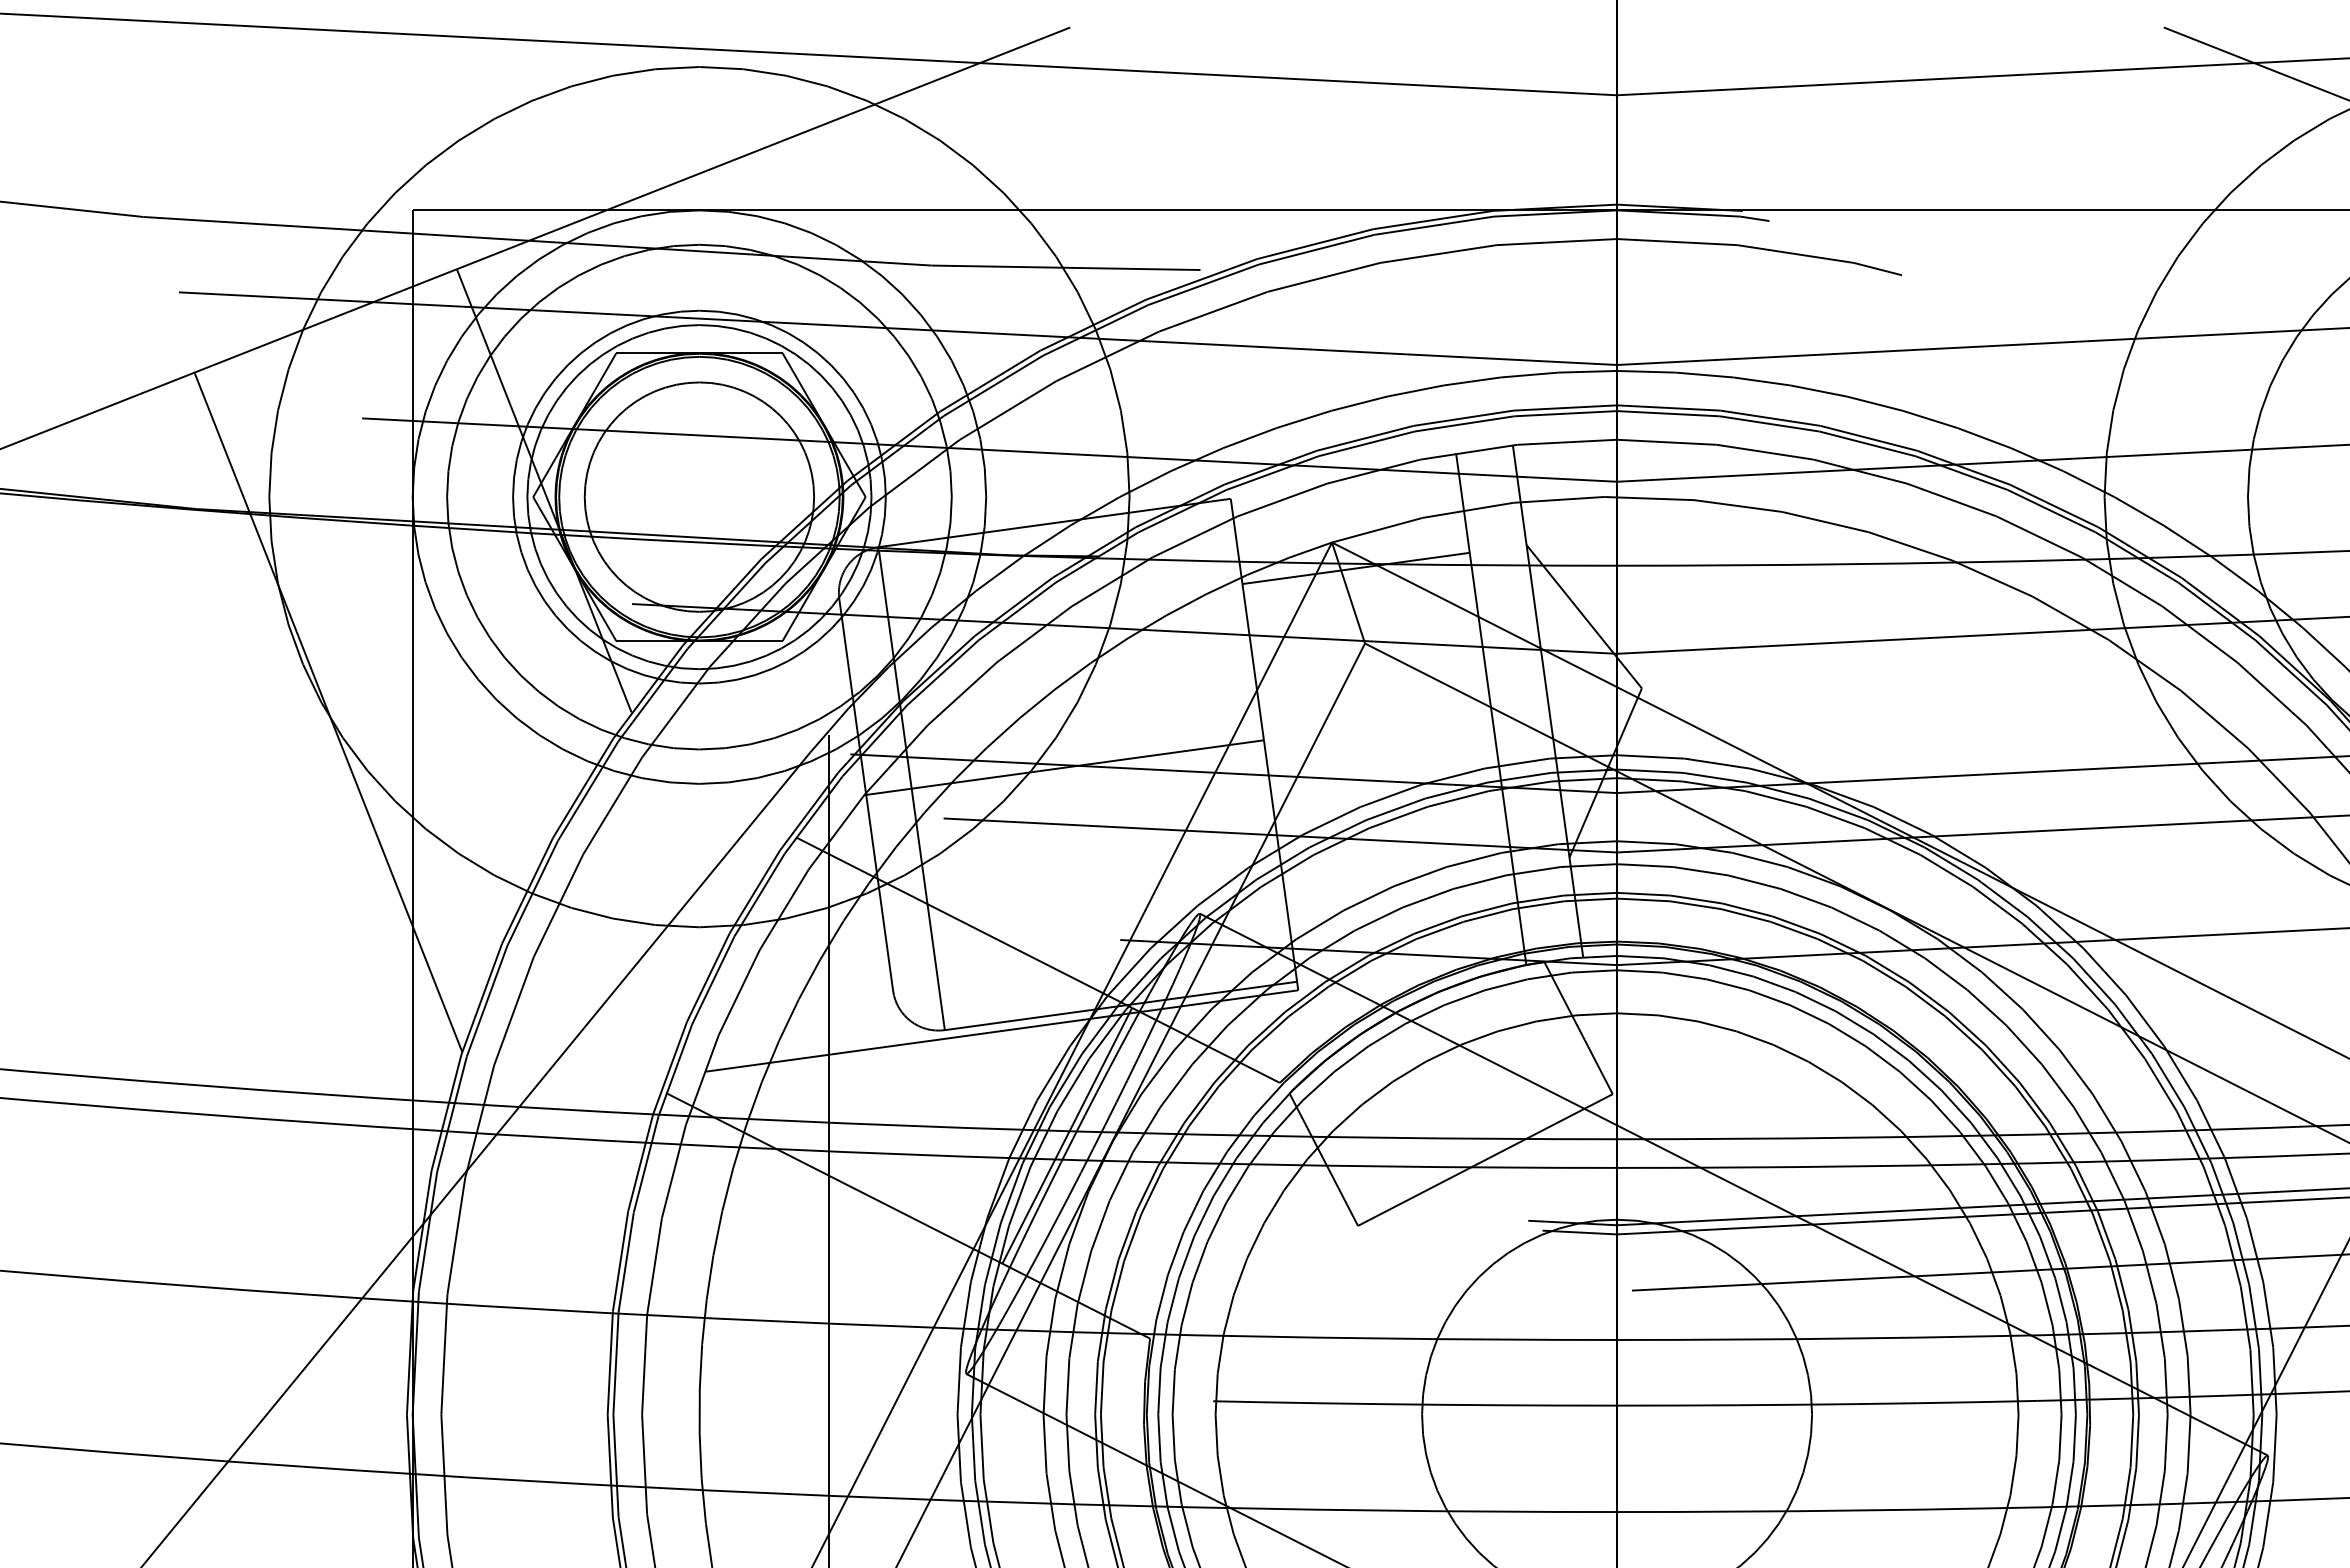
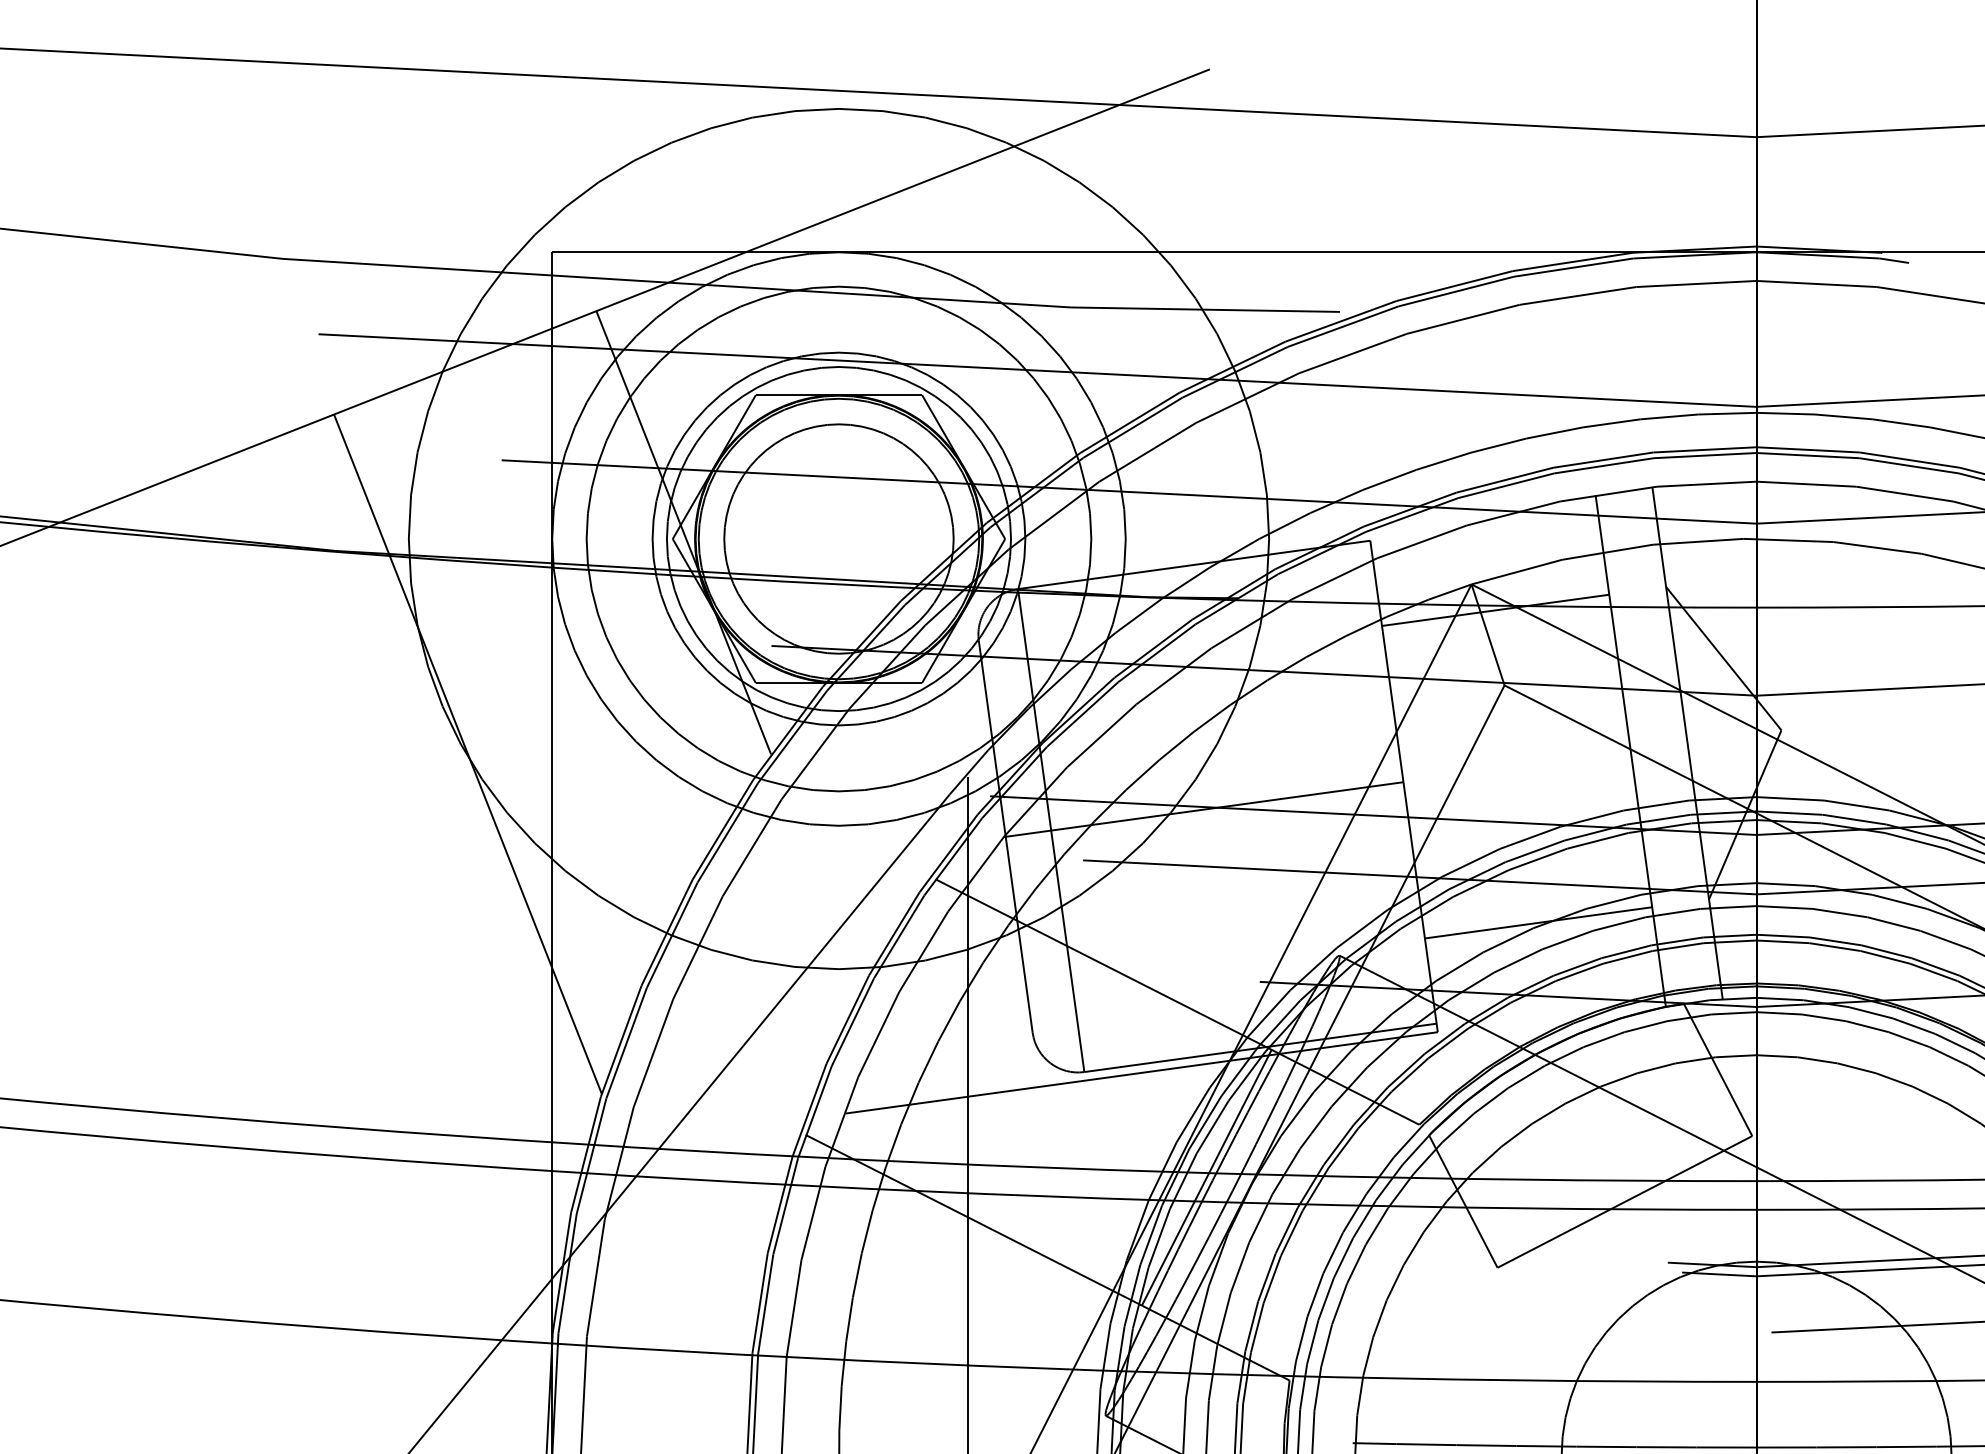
line: (1398, 880) -> (1538, 922), added

